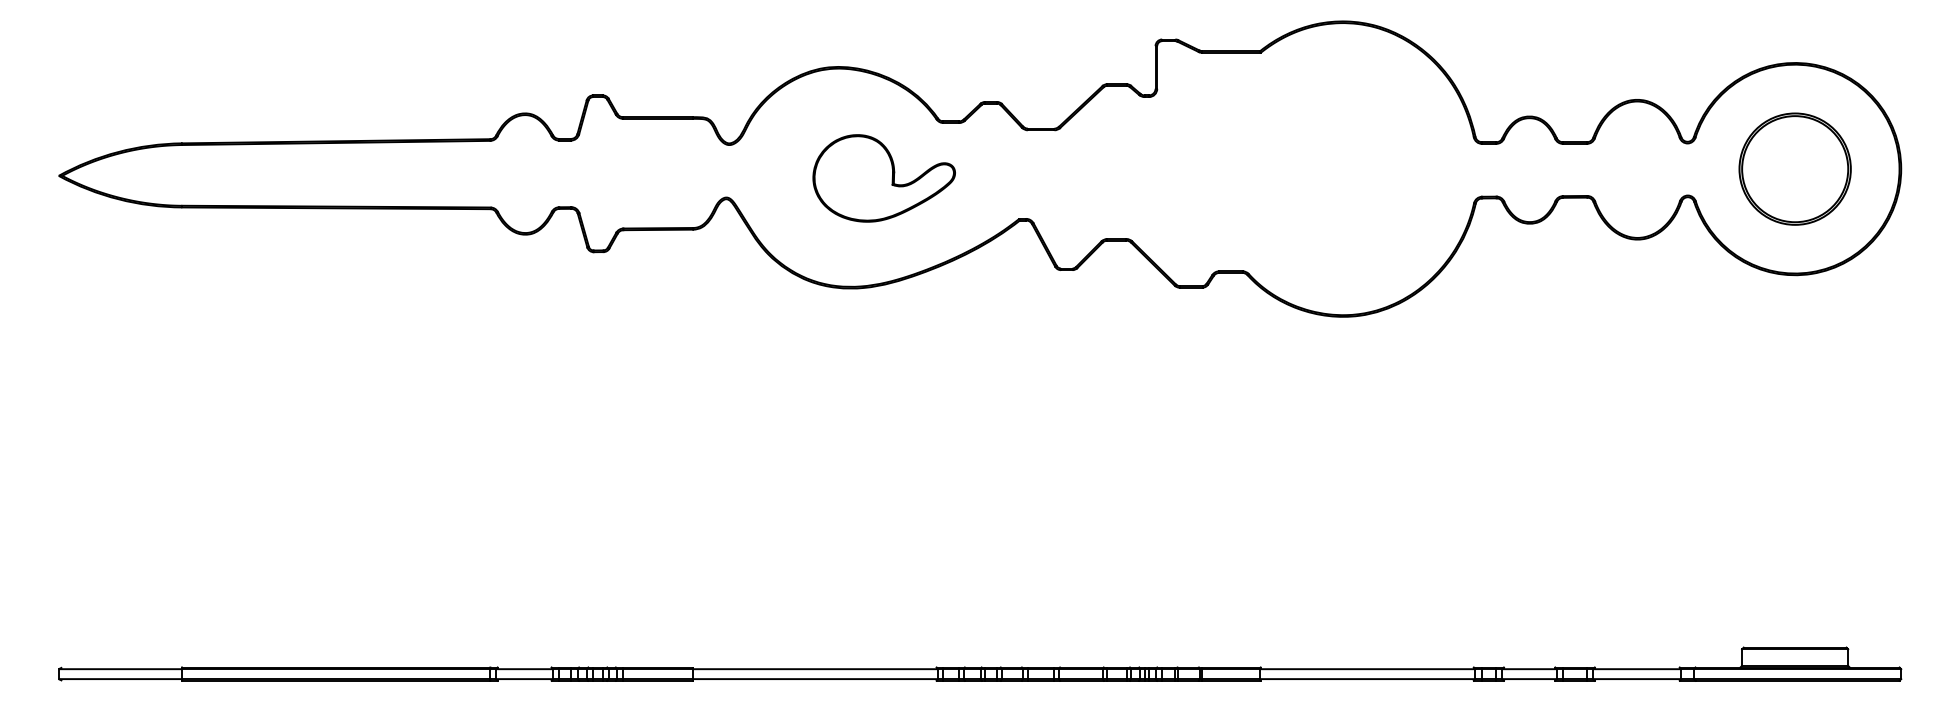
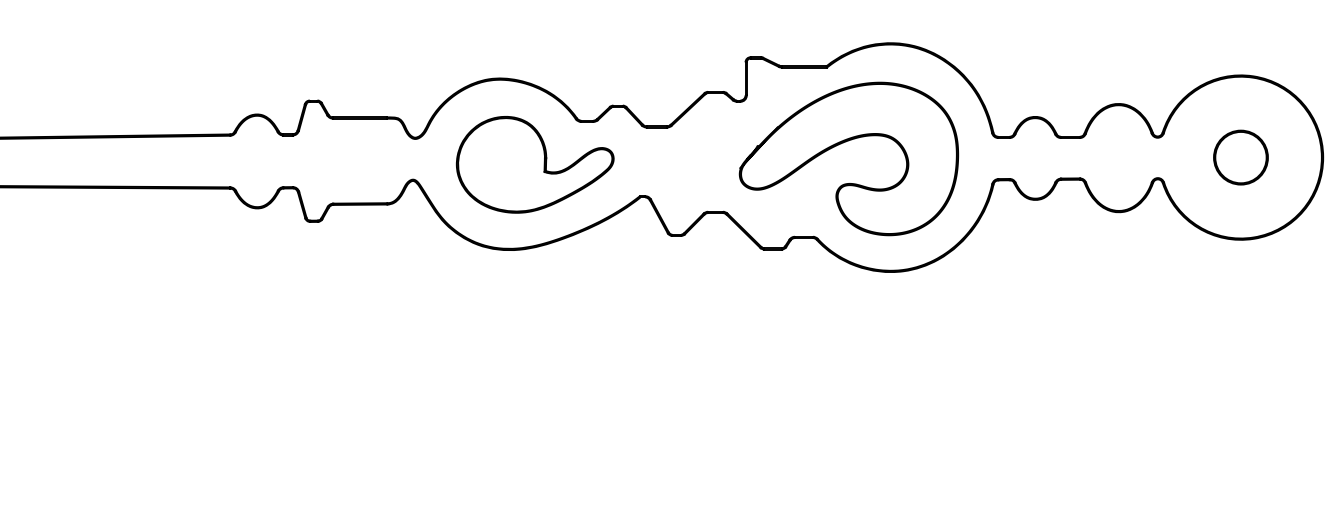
part: (1282, 150) -> (843, 143), added
part: (1794, 168) -> (1240, 157), size x0.62
part: (884, 178) -> (535, 164), size x1.43

